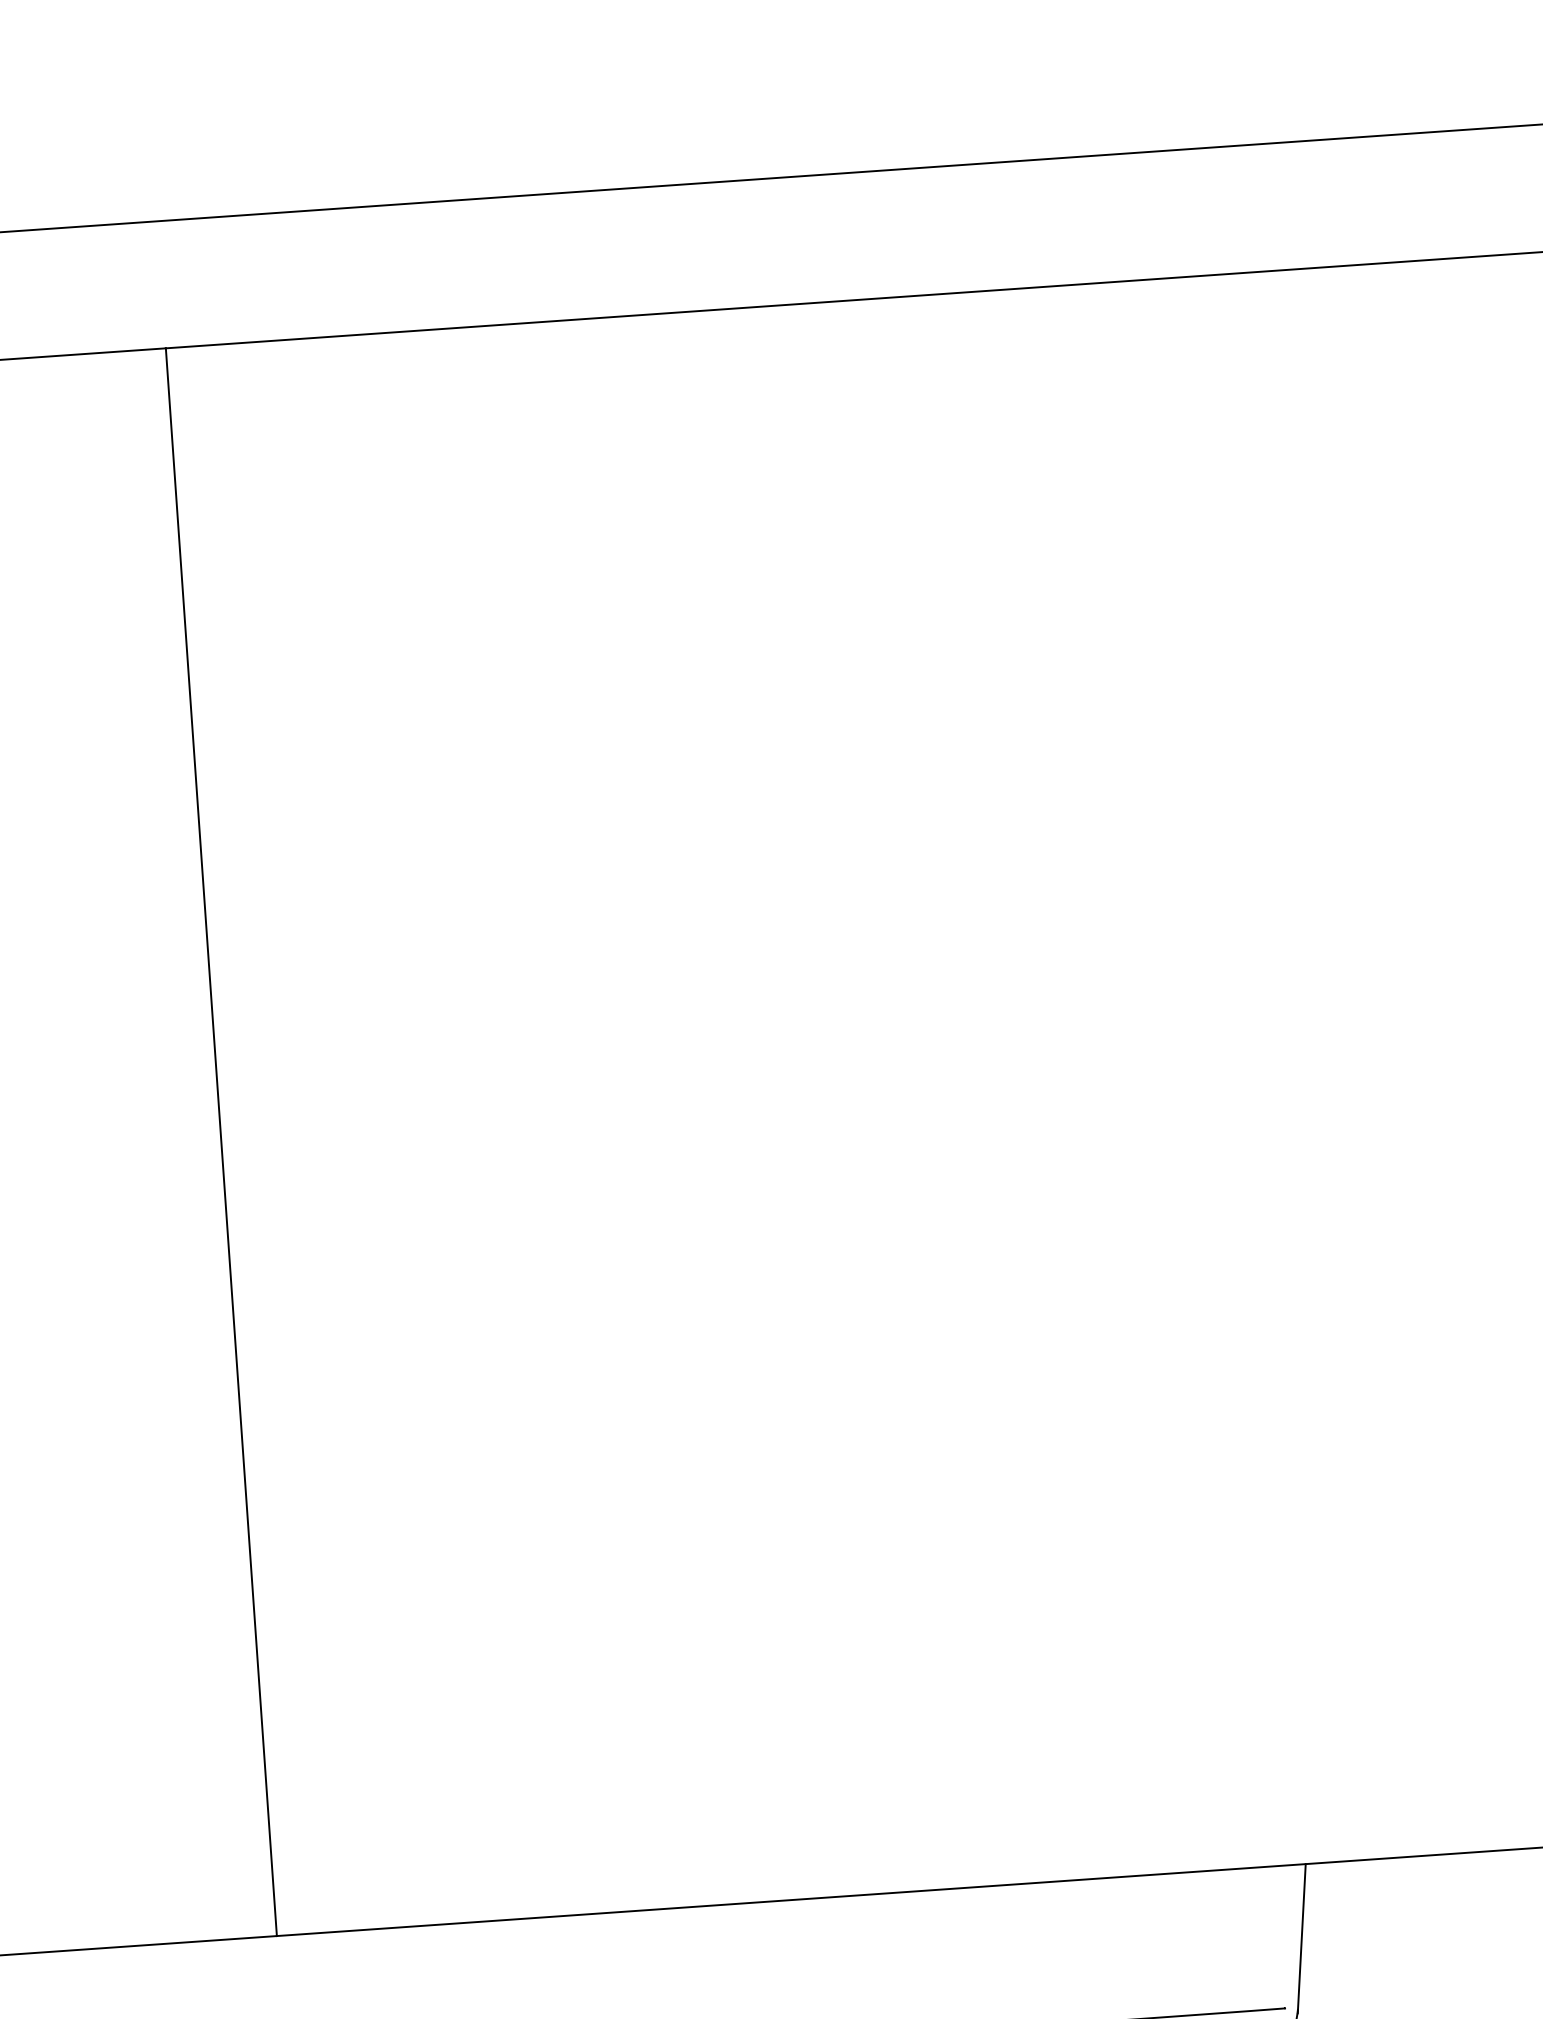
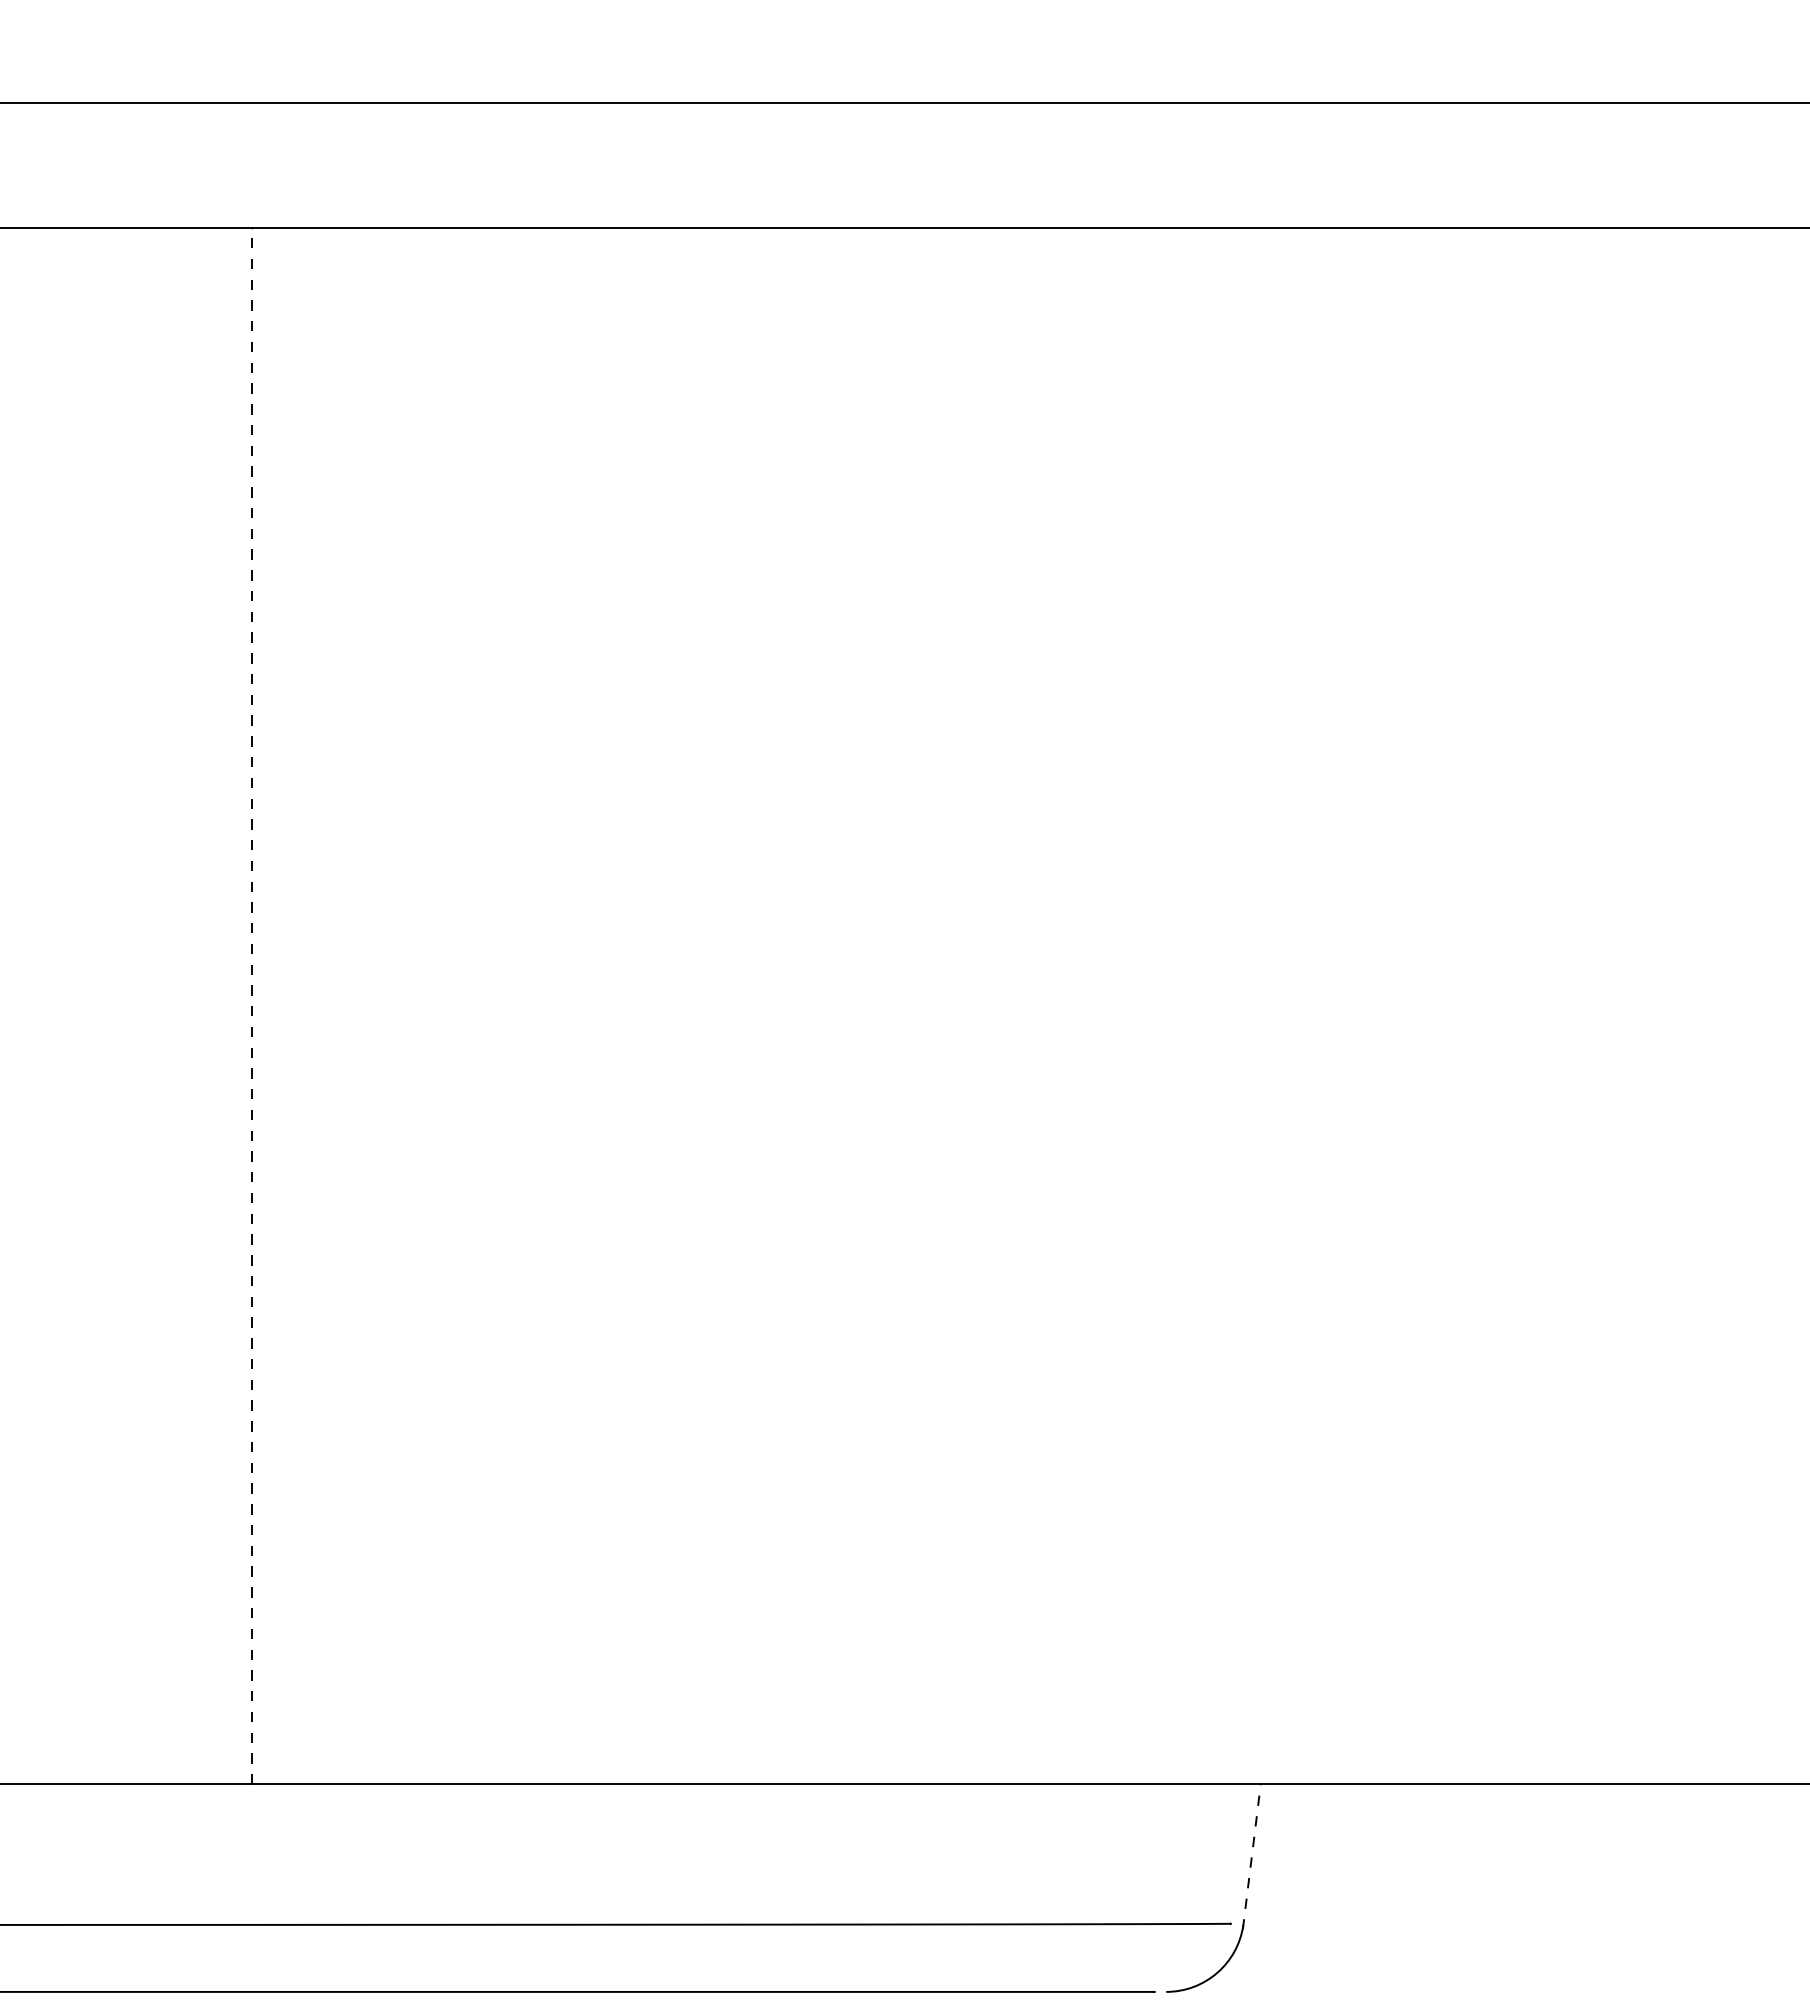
line: (221, 1141) -> (252, 1005), solid -> dashed
line: (1301, 1938) -> (1251, 1856), solid -> dashed

